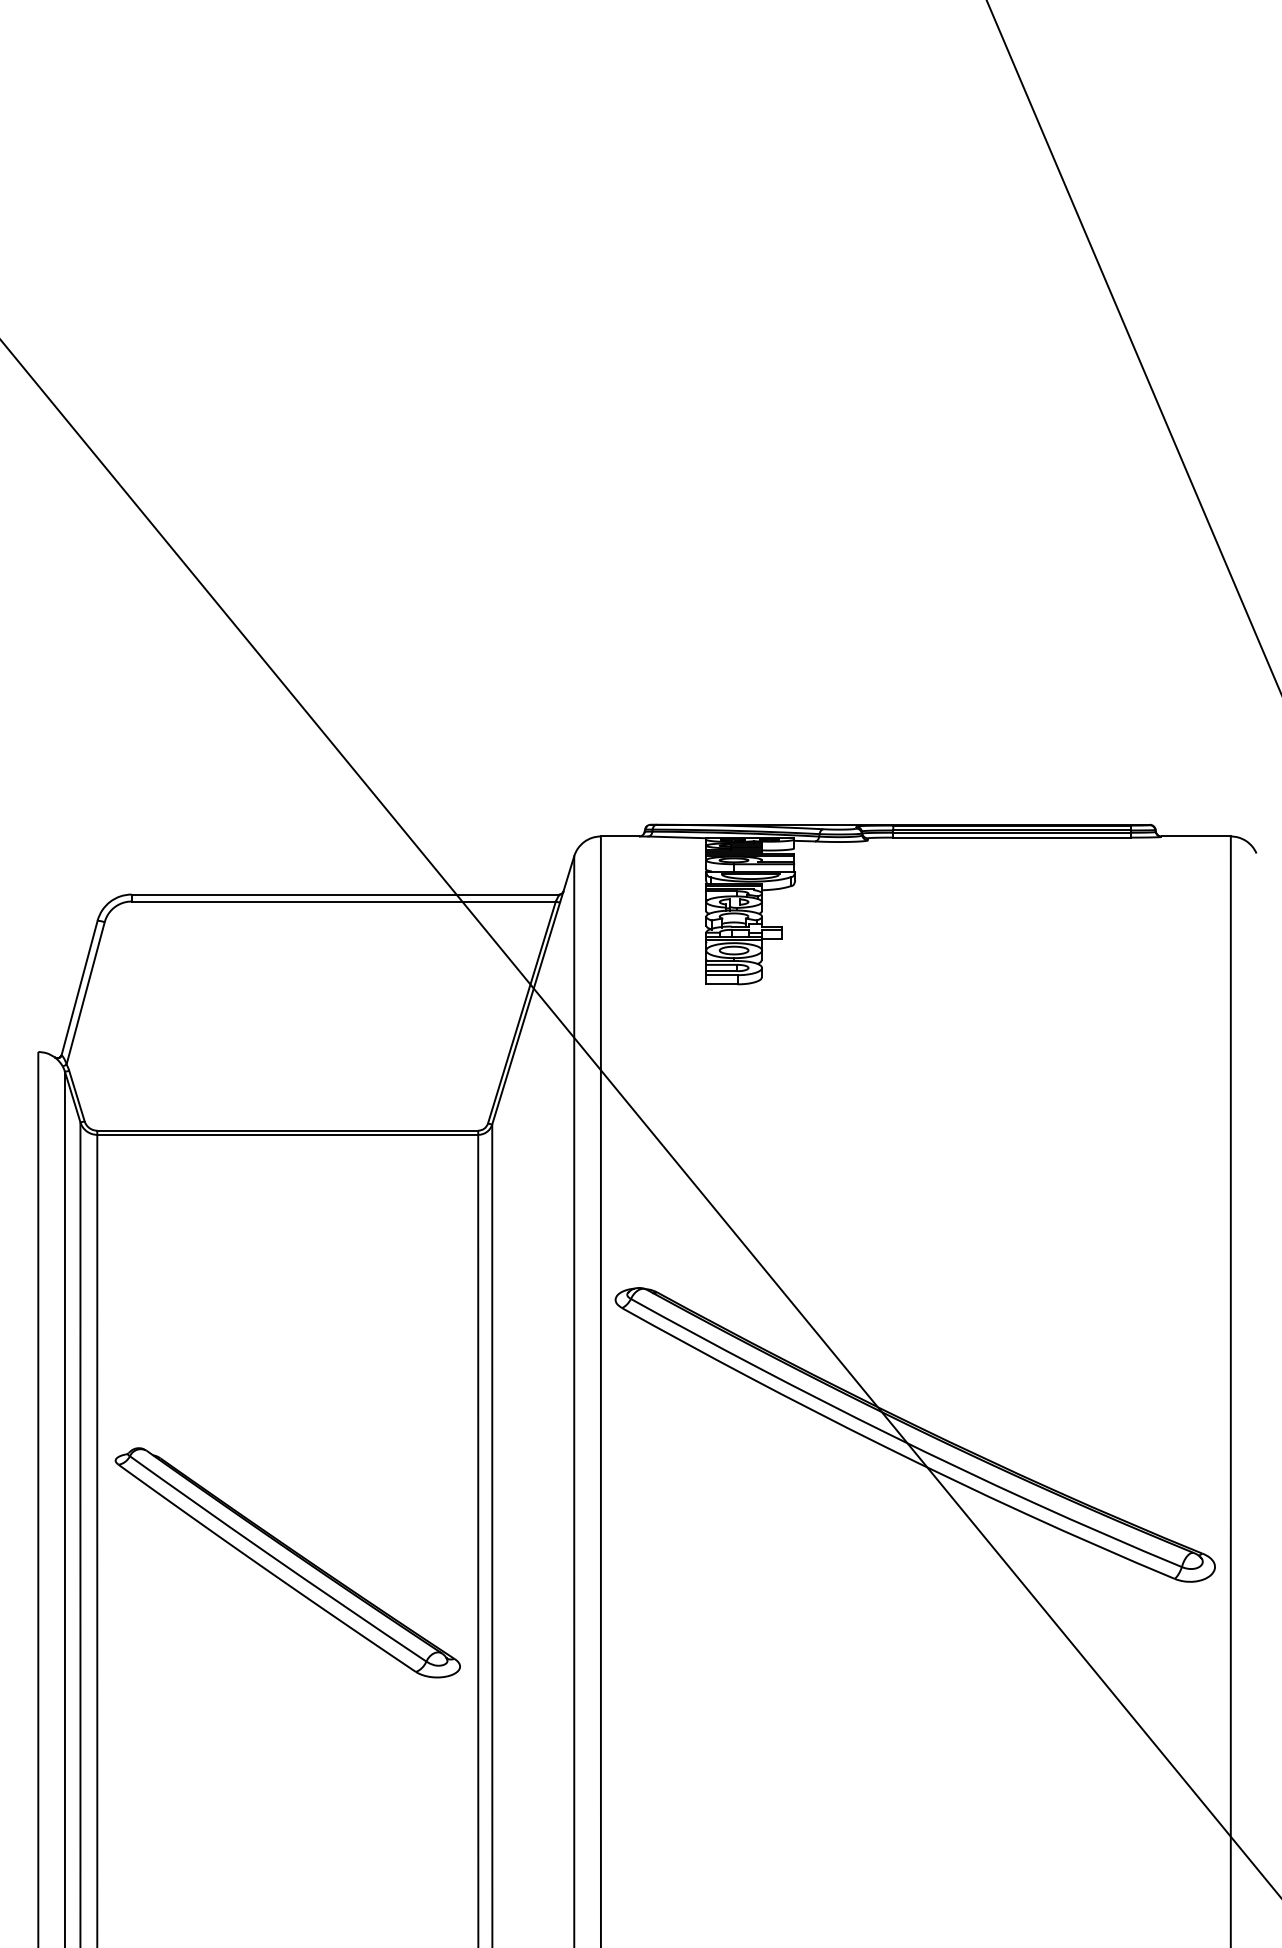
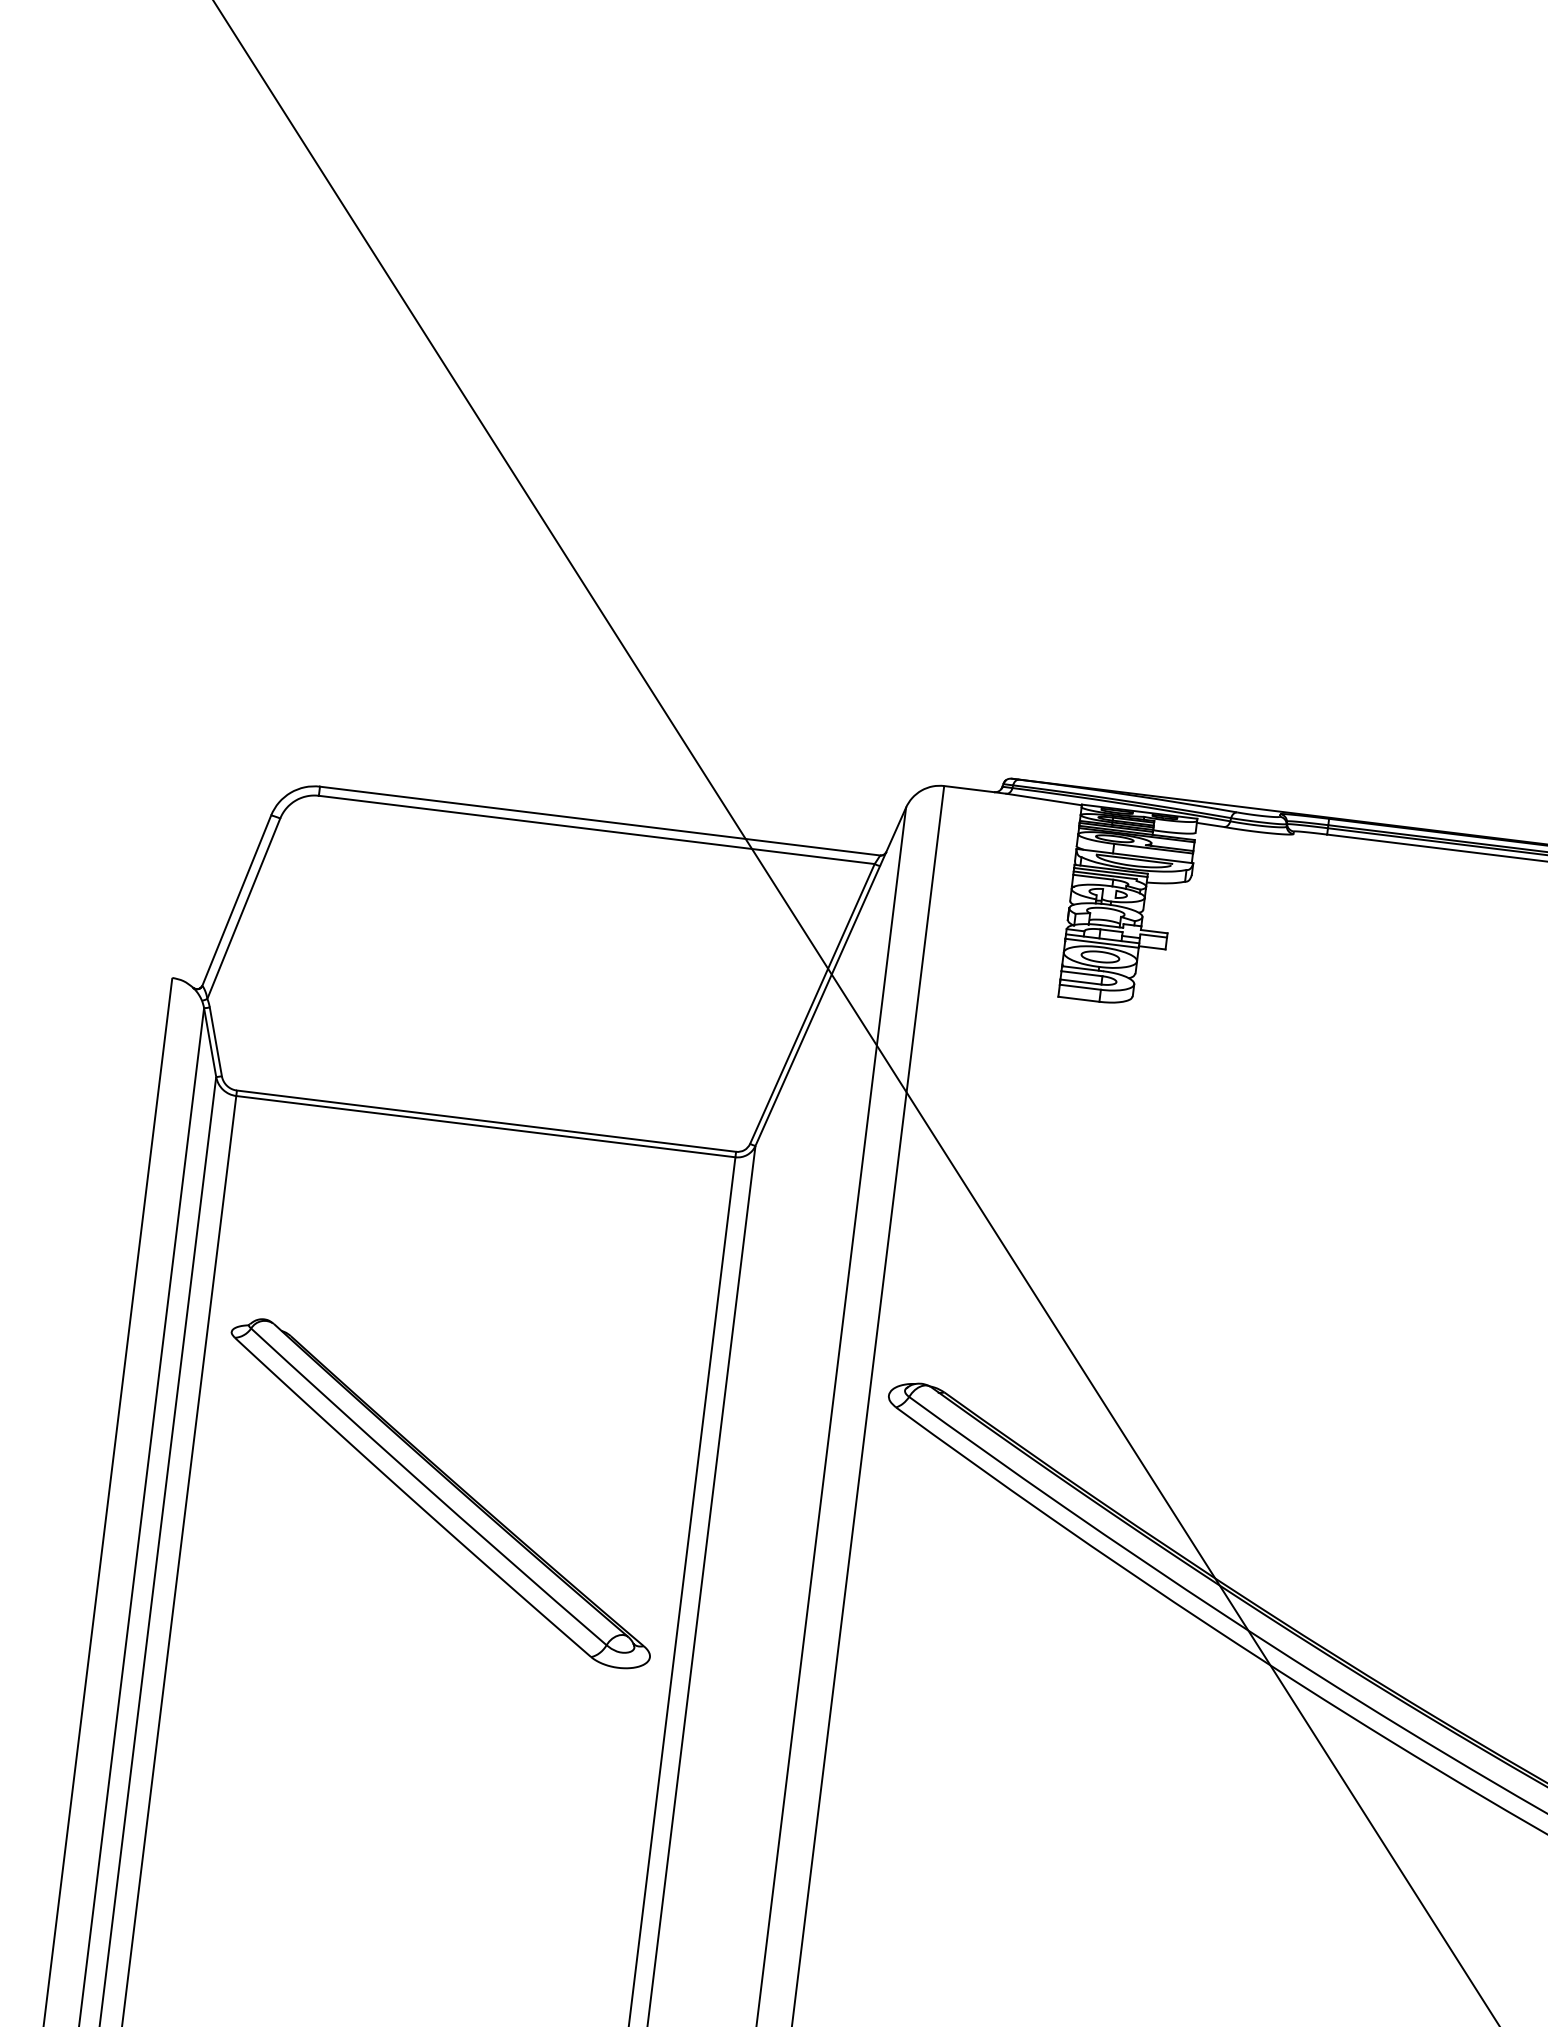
part: (287, 1562) -> (440, 1493), moved

